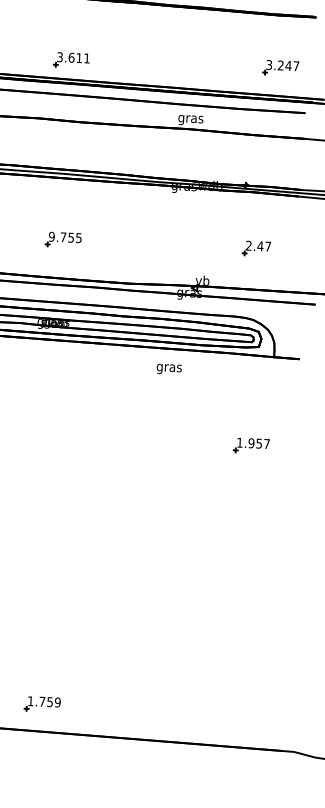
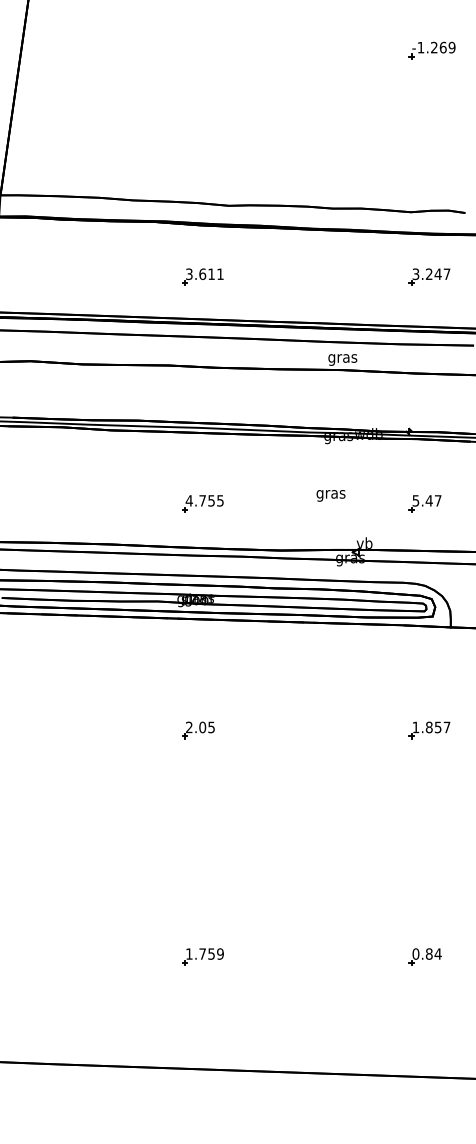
part: (71, 59) -> (202, 276), moved
part: (280, 67) -> (429, 276), moved
text: (51, 236) -> (188, 500), 9.755 -> 4.755
text: (248, 245) -> (415, 500), 2.47 -> 5.47
text: (168, 369) -> (330, 495), moved
part: (50, 436) -> (198, 730), added
text: (250, 443) -> (428, 727), 1.957 -> 1.857
part: (238, 642) -> (424, 956), added
part: (42, 703) -> (202, 956), moved

